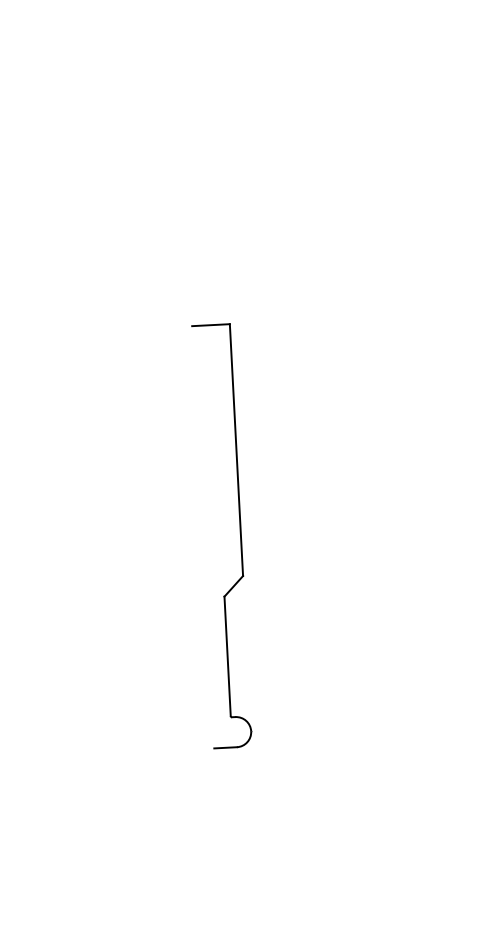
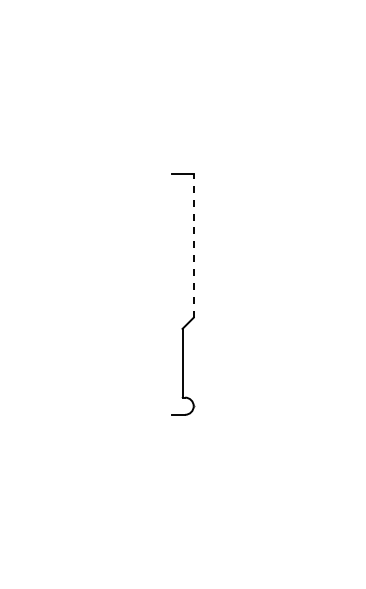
line: (236, 449) -> (193, 245), solid -> dashed

